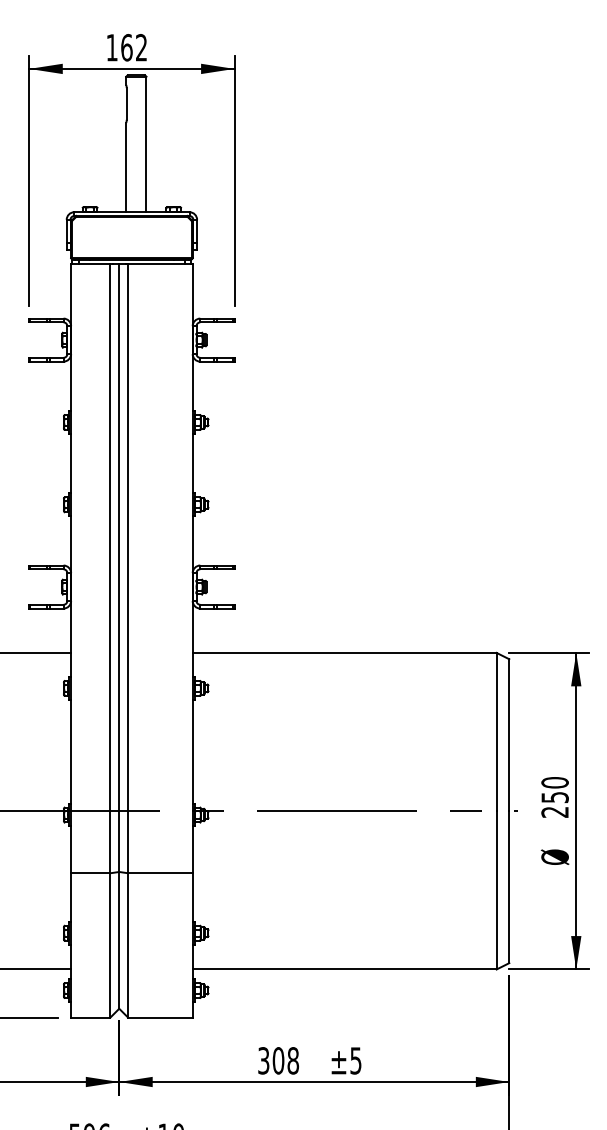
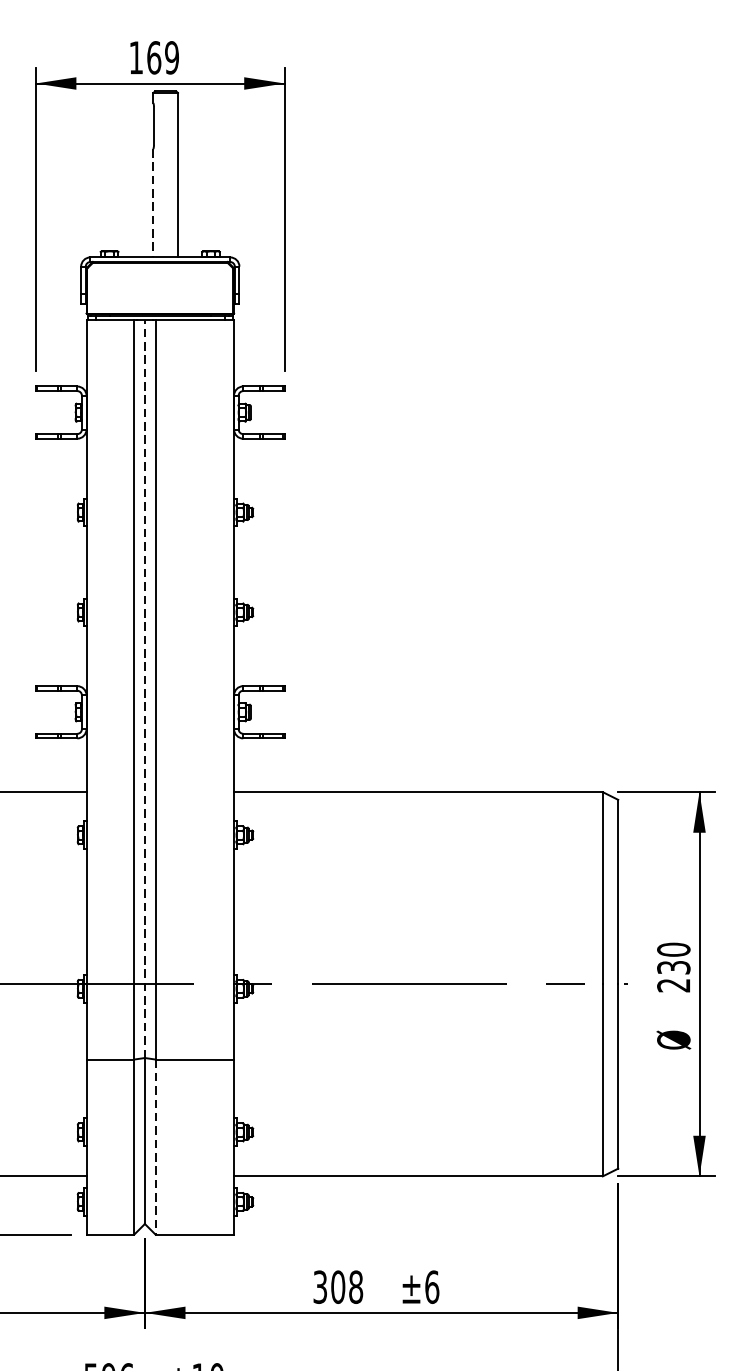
text: (141, 47) -> (171, 57), 162 -> 169
line: (126, 167) -> (153, 203), solid -> dashed
line: (119, 568) -> (145, 689), solid -> dashed
text: (554, 797) -> (673, 967), 250 -> 230
line: (128, 945) -> (156, 1147), solid -> dashed
text: (355, 1060) -> (431, 1286), ±5 -> ±6

